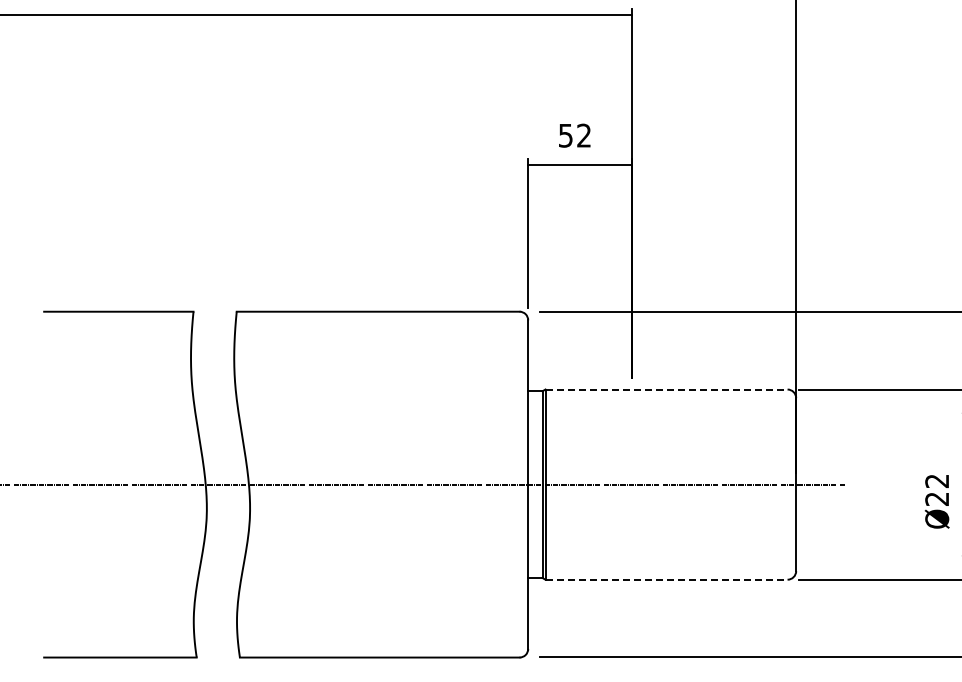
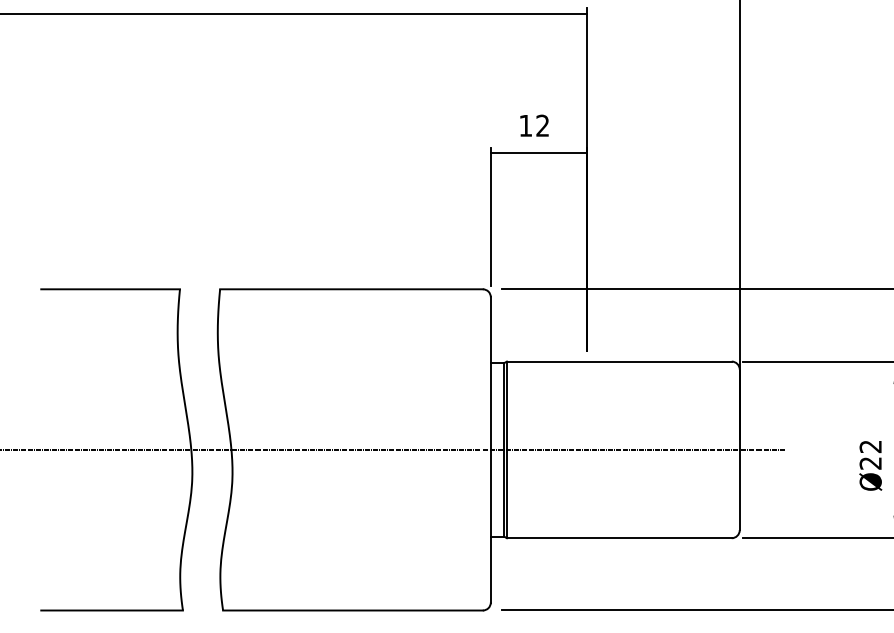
text: (565, 135) -> (525, 125), 52 -> 12
line: (667, 389) -> (620, 361), dashed -> solid
line: (667, 579) -> (620, 538), dashed -> solid

